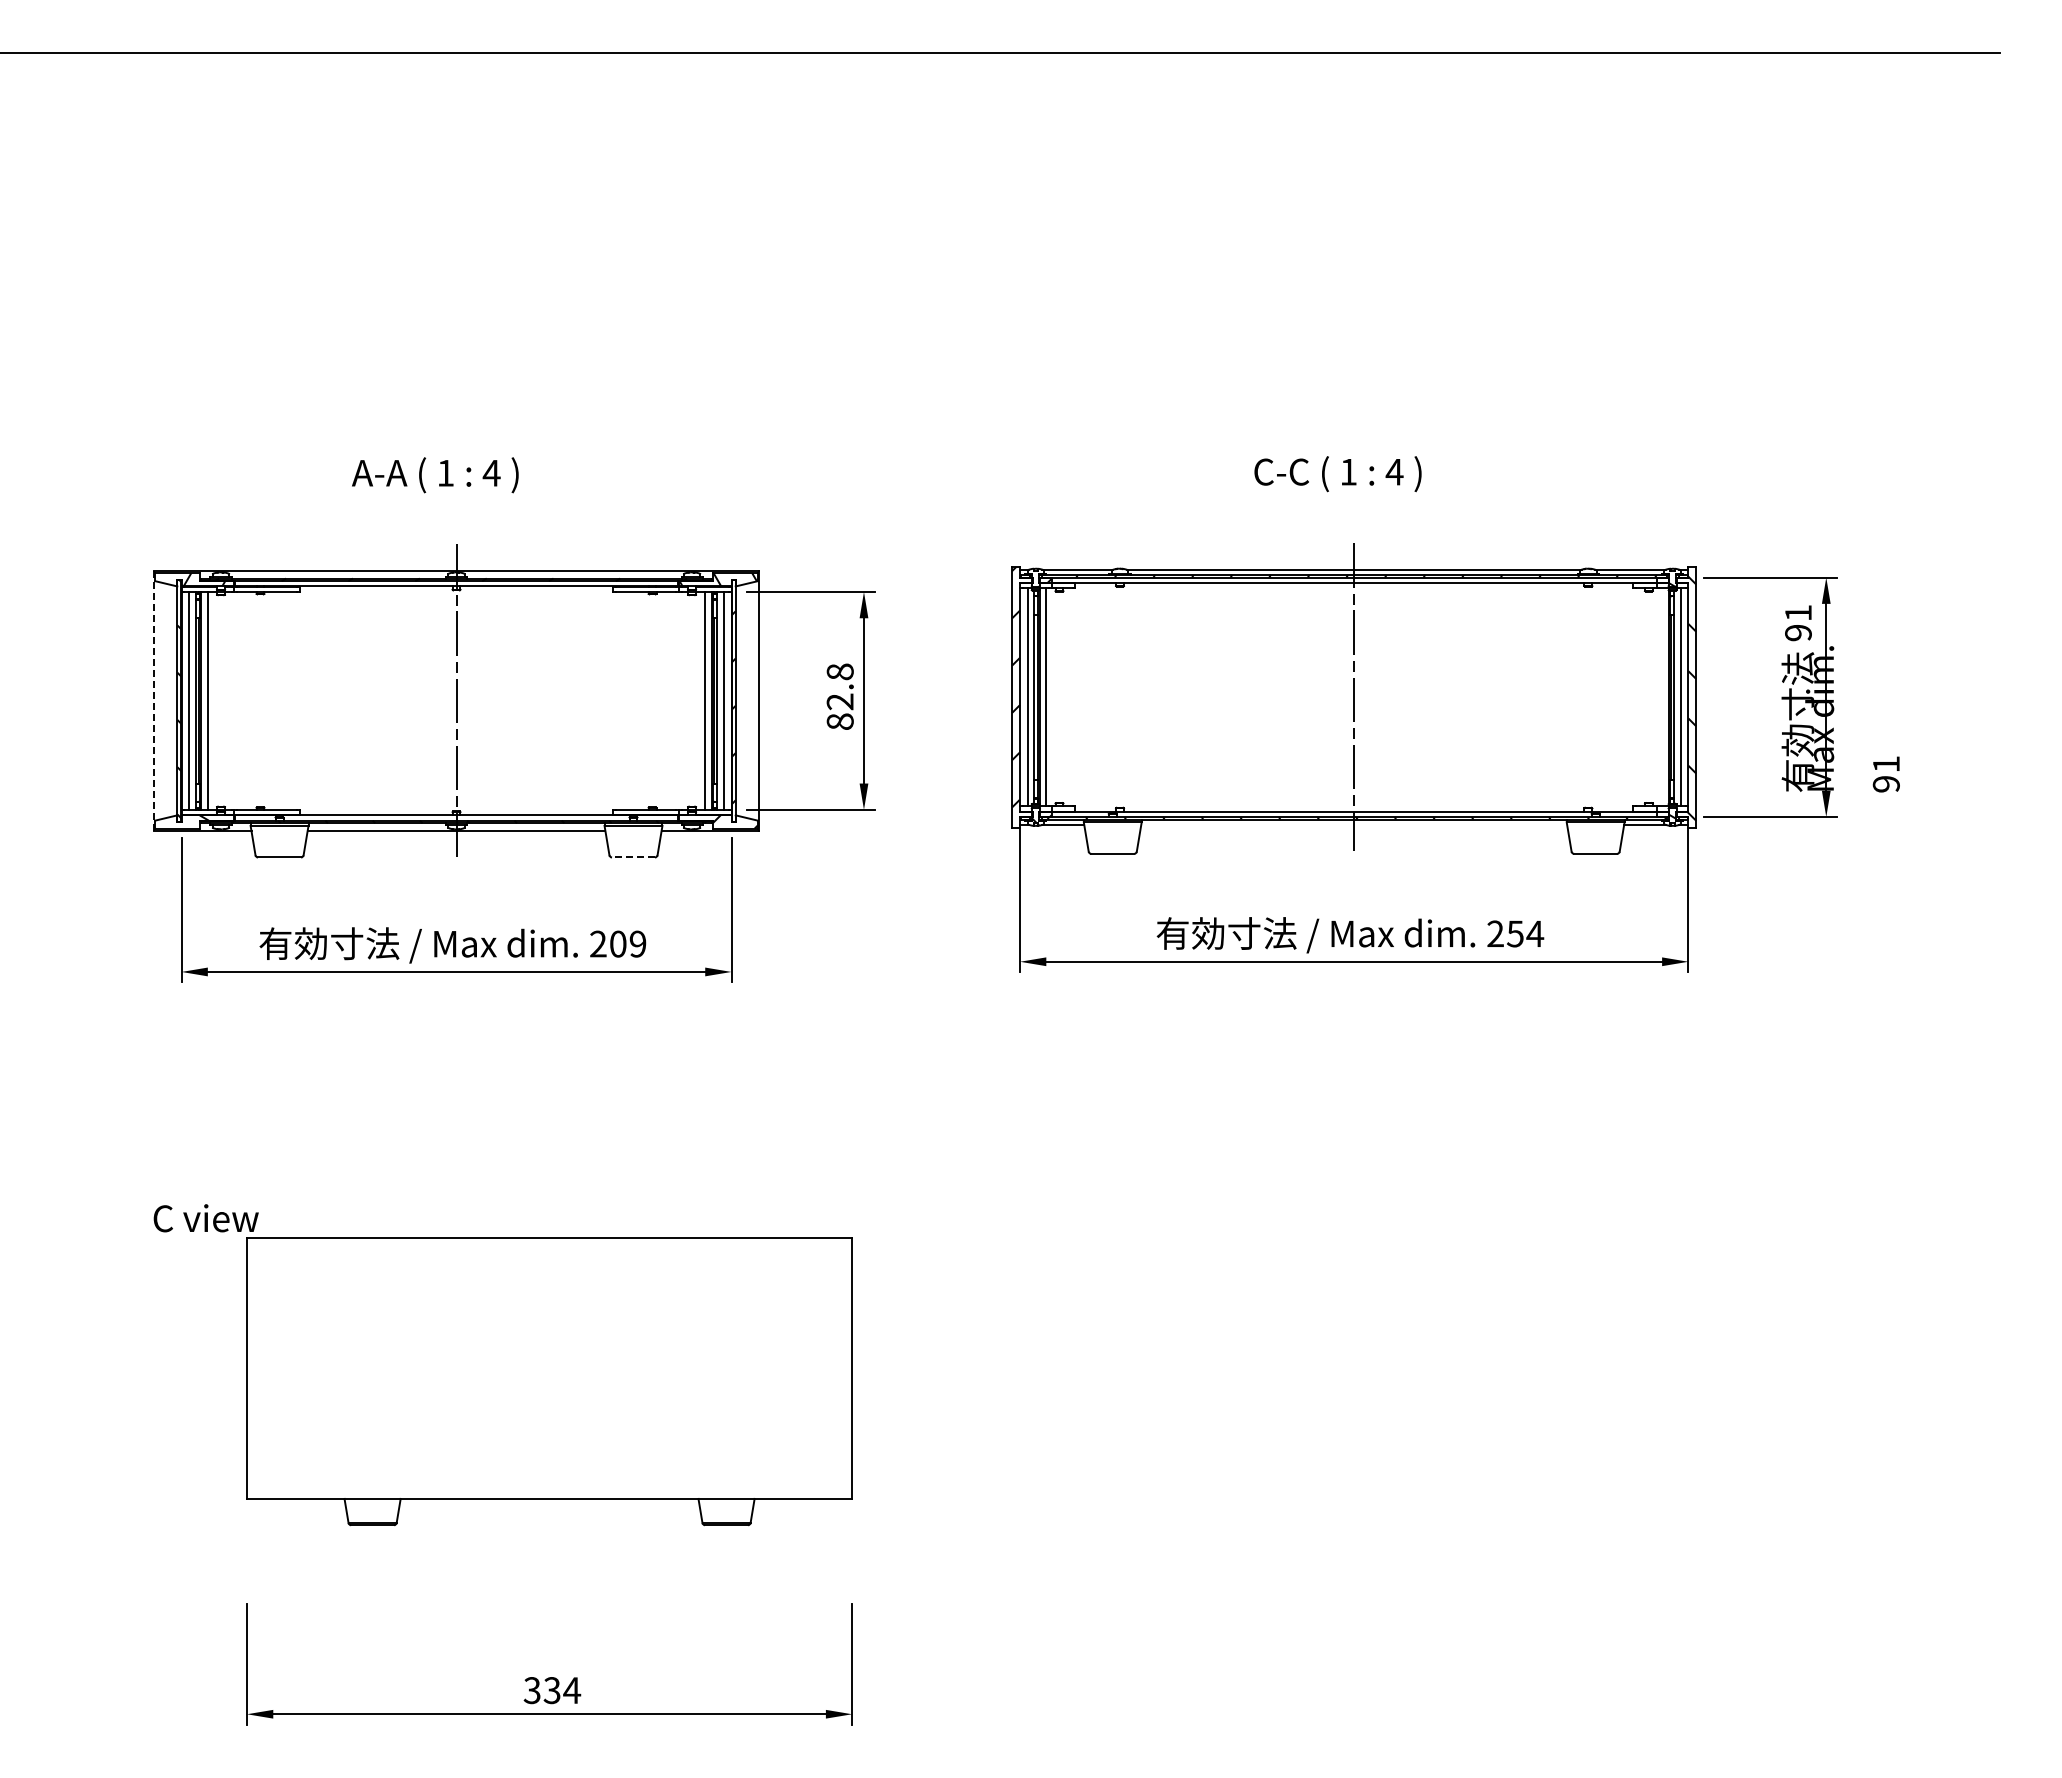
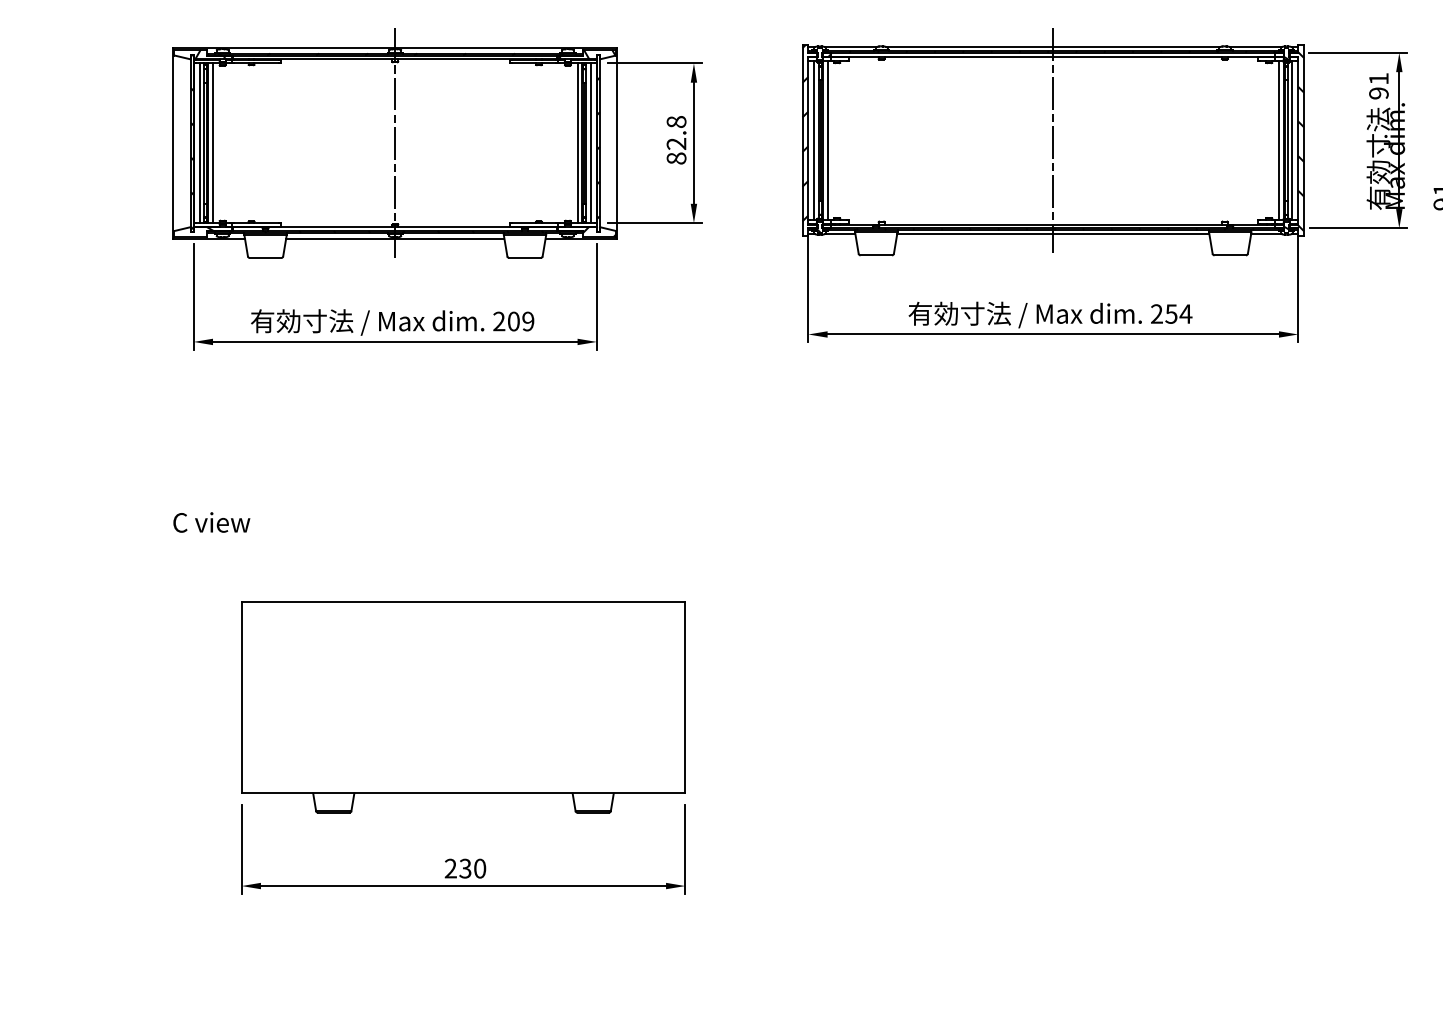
line: (1662, 697) -> (1279, 140), added
line: (153, 700) -> (173, 142), dashed -> solid
line: (1354, 824) -> (1053, 233), added
line: (633, 857) -> (525, 258), dashed -> solid
part: (549, 1381) -> (463, 707), moved
text: (552, 1690) -> (465, 868), 334 -> 230

